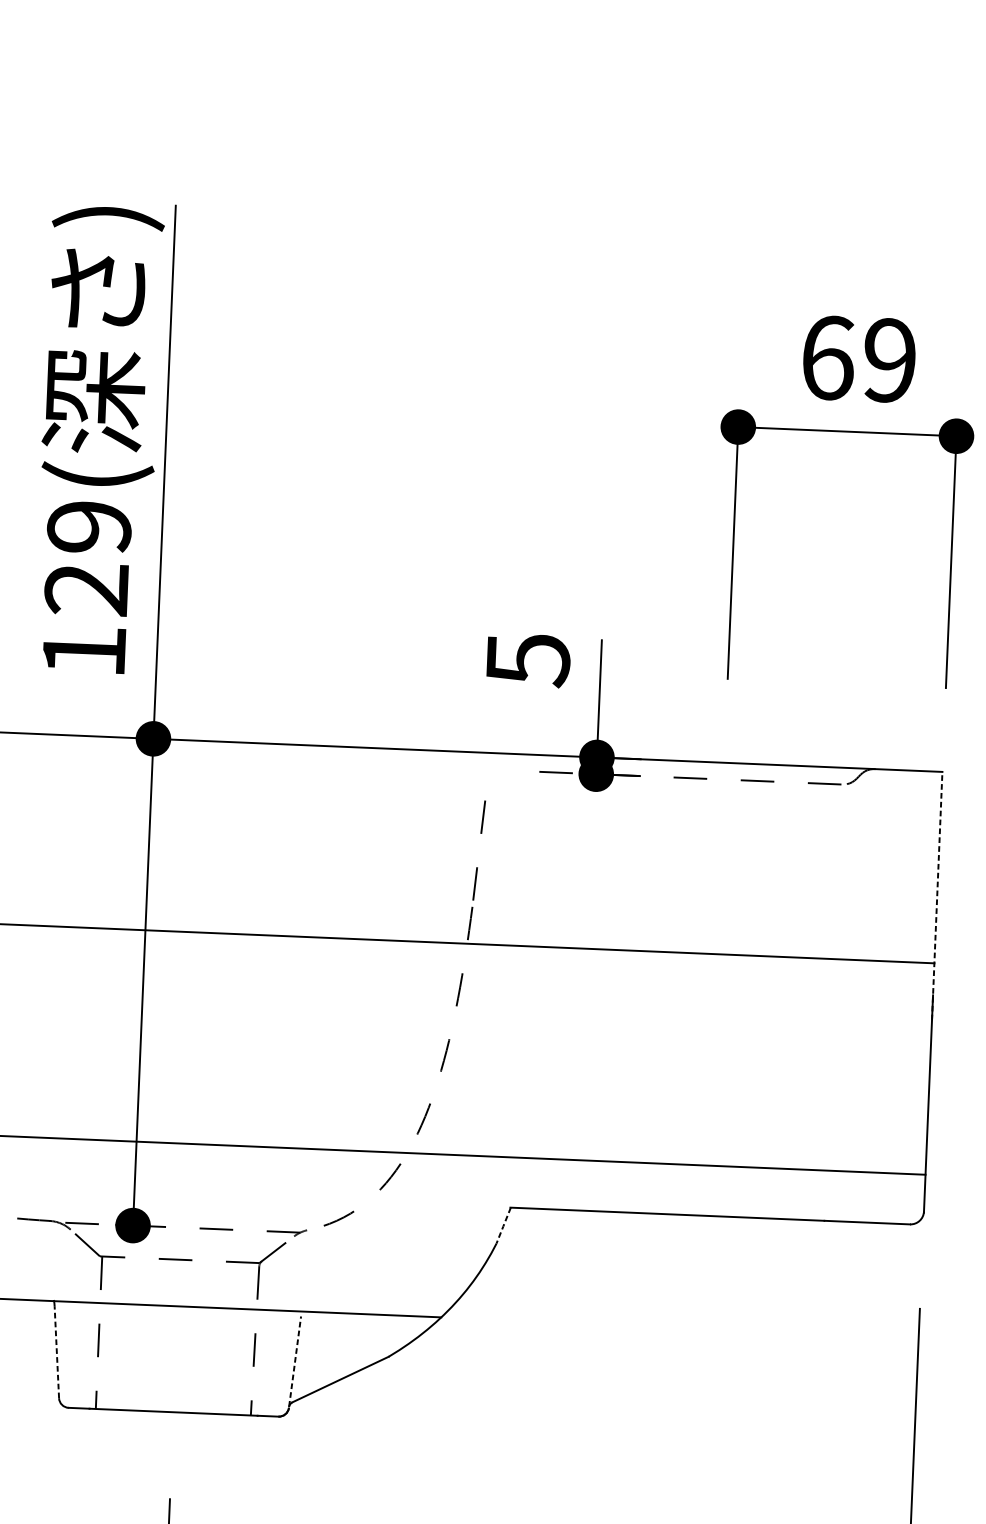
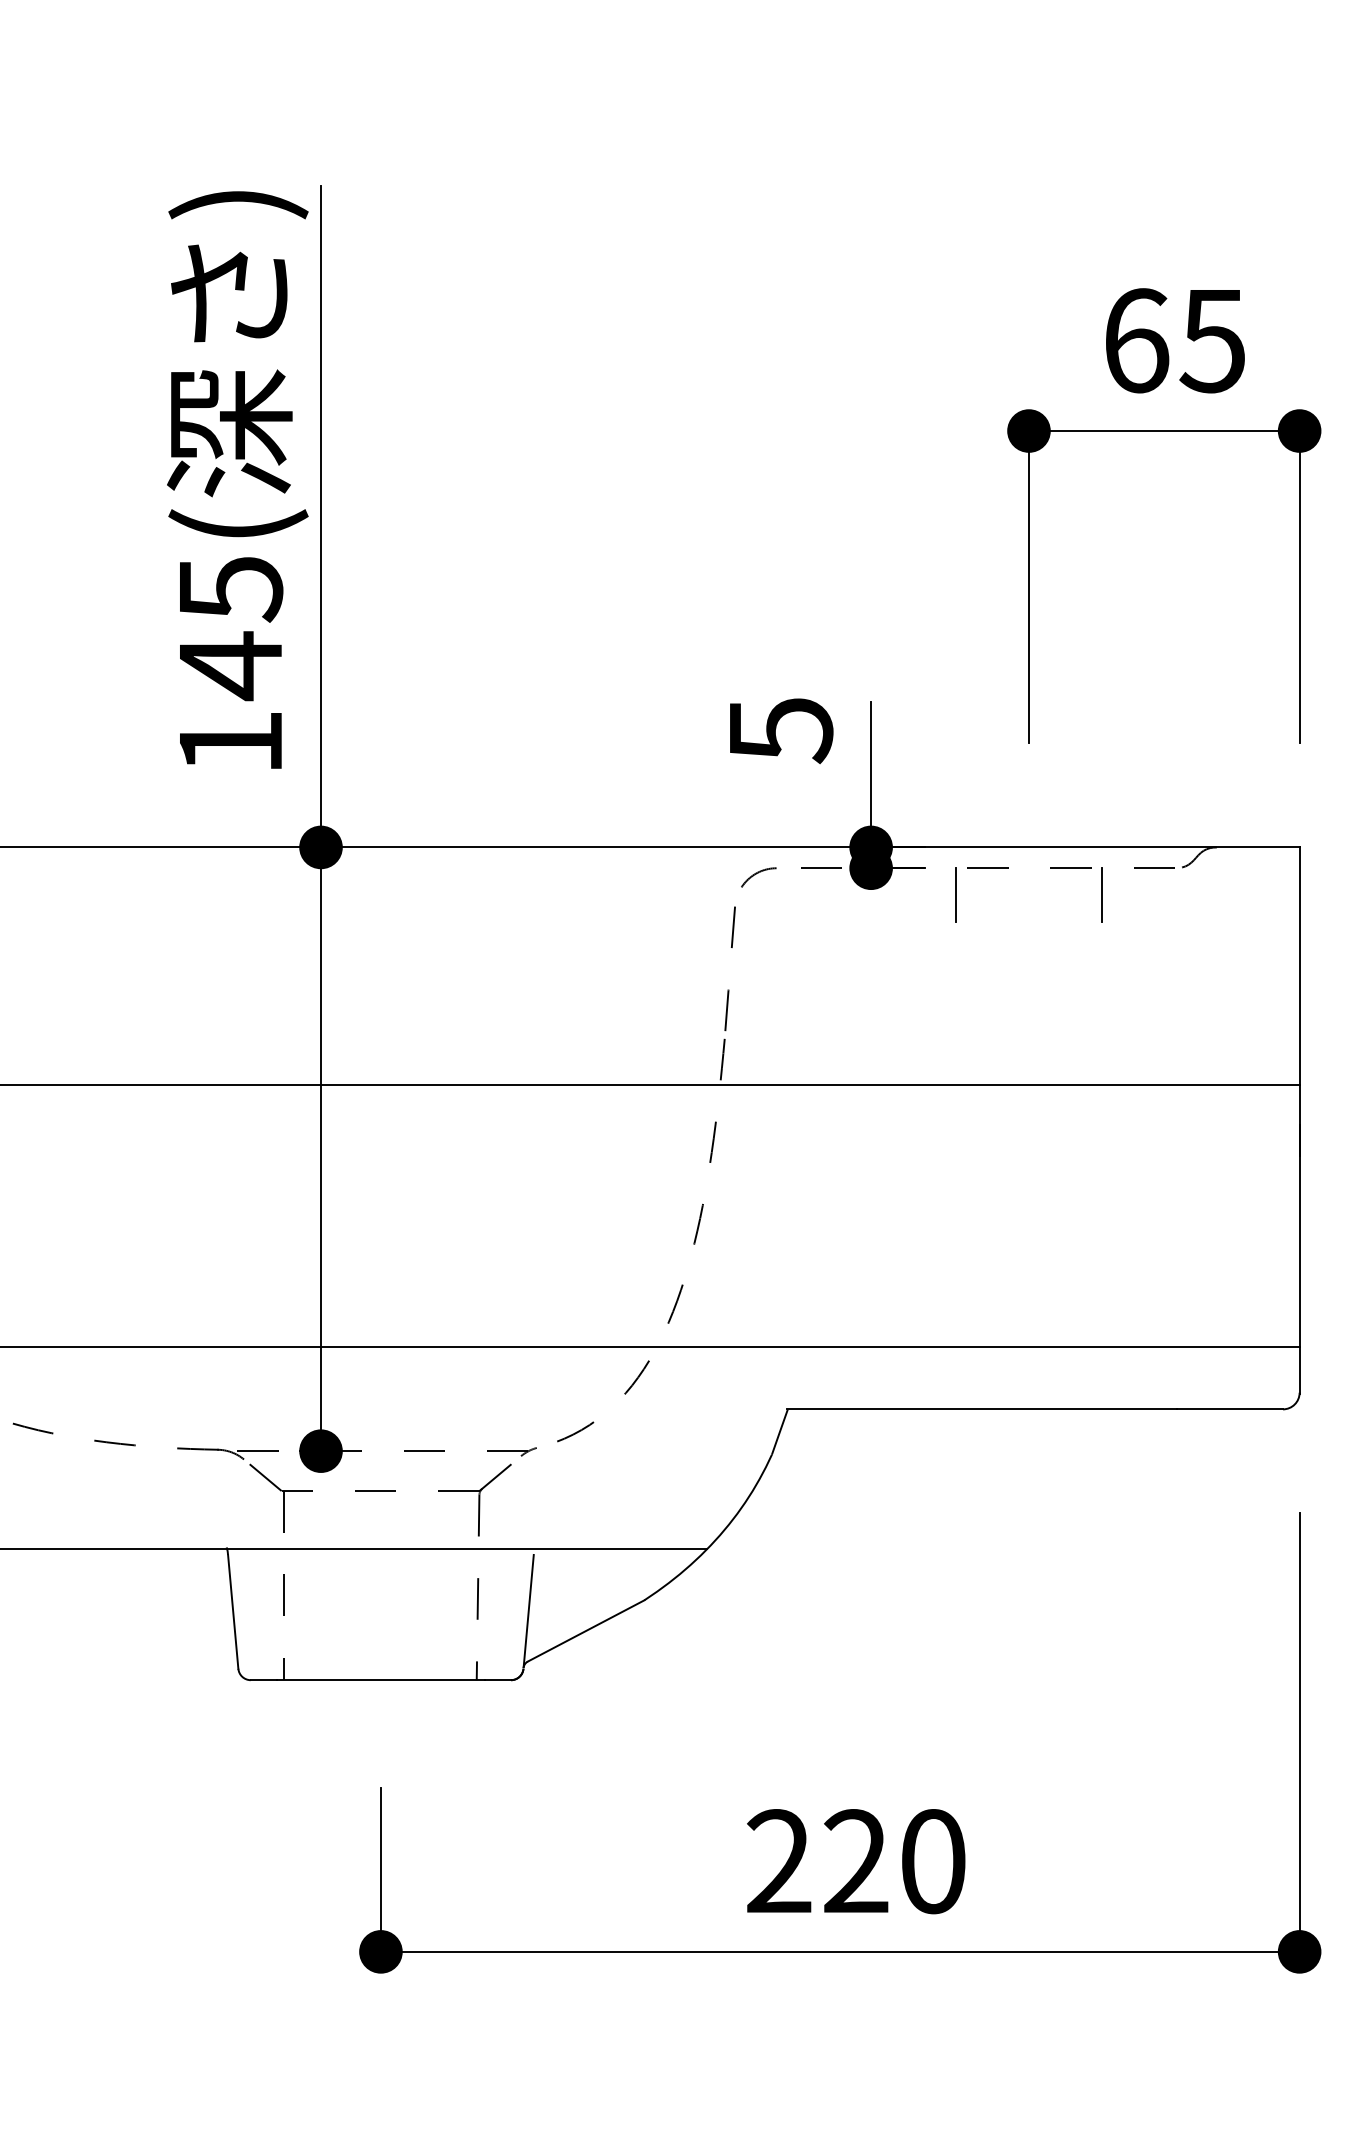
text: (888, 360) -> (1211, 340), 69 -> 65
text: (87, 560) -> (230, 629), 129( -> 145(
arc: (503, 775) -> (756, 874), added
line: (664, 799) -> (956, 895), added
line: (781, 803) -> (1101, 895), added
line: (937, 895) -> (1299, 1000), dashed -> solid
line: (503, 1226) -> (779, 1432), dashed -> solid
line: (57, 1351) -> (233, 1611), dashed -> solid
line: (294, 1361) -> (528, 1610), dashed -> solid

